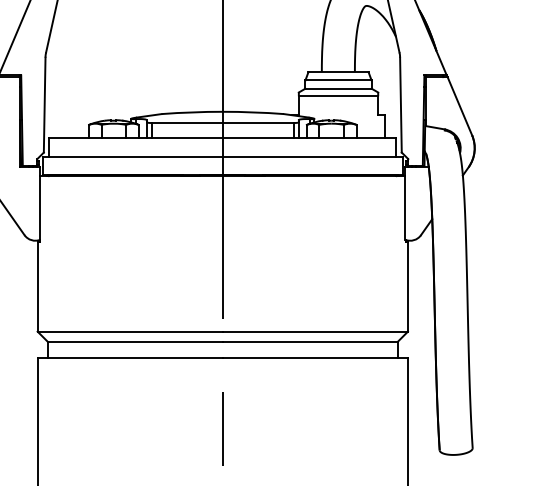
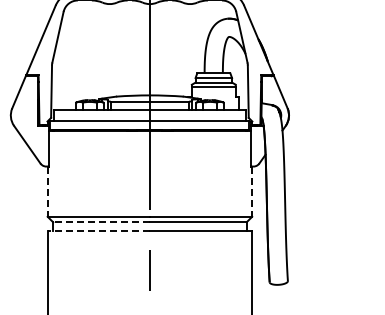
line: (37, 287) -> (47, 192), solid -> dashed
line: (408, 287) -> (252, 192), solid -> dashed
line: (135, 341) -> (101, 222), solid -> dashed
line: (129, 358) -> (98, 231), solid -> dashed

